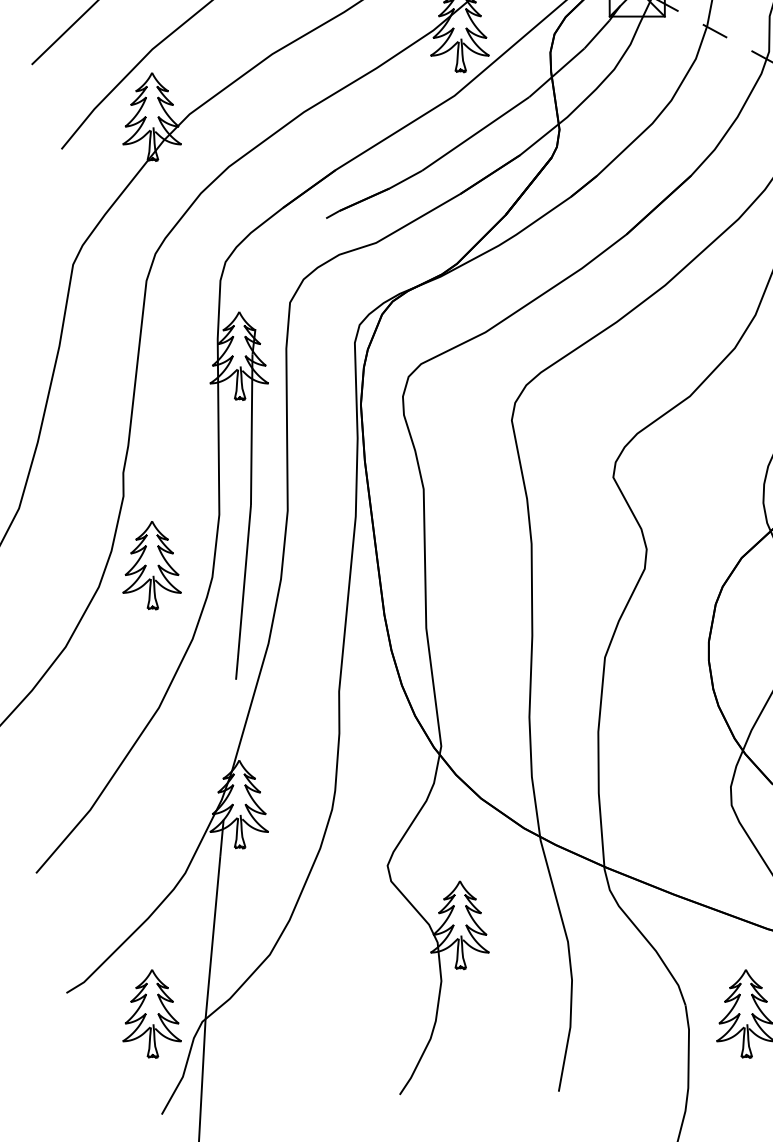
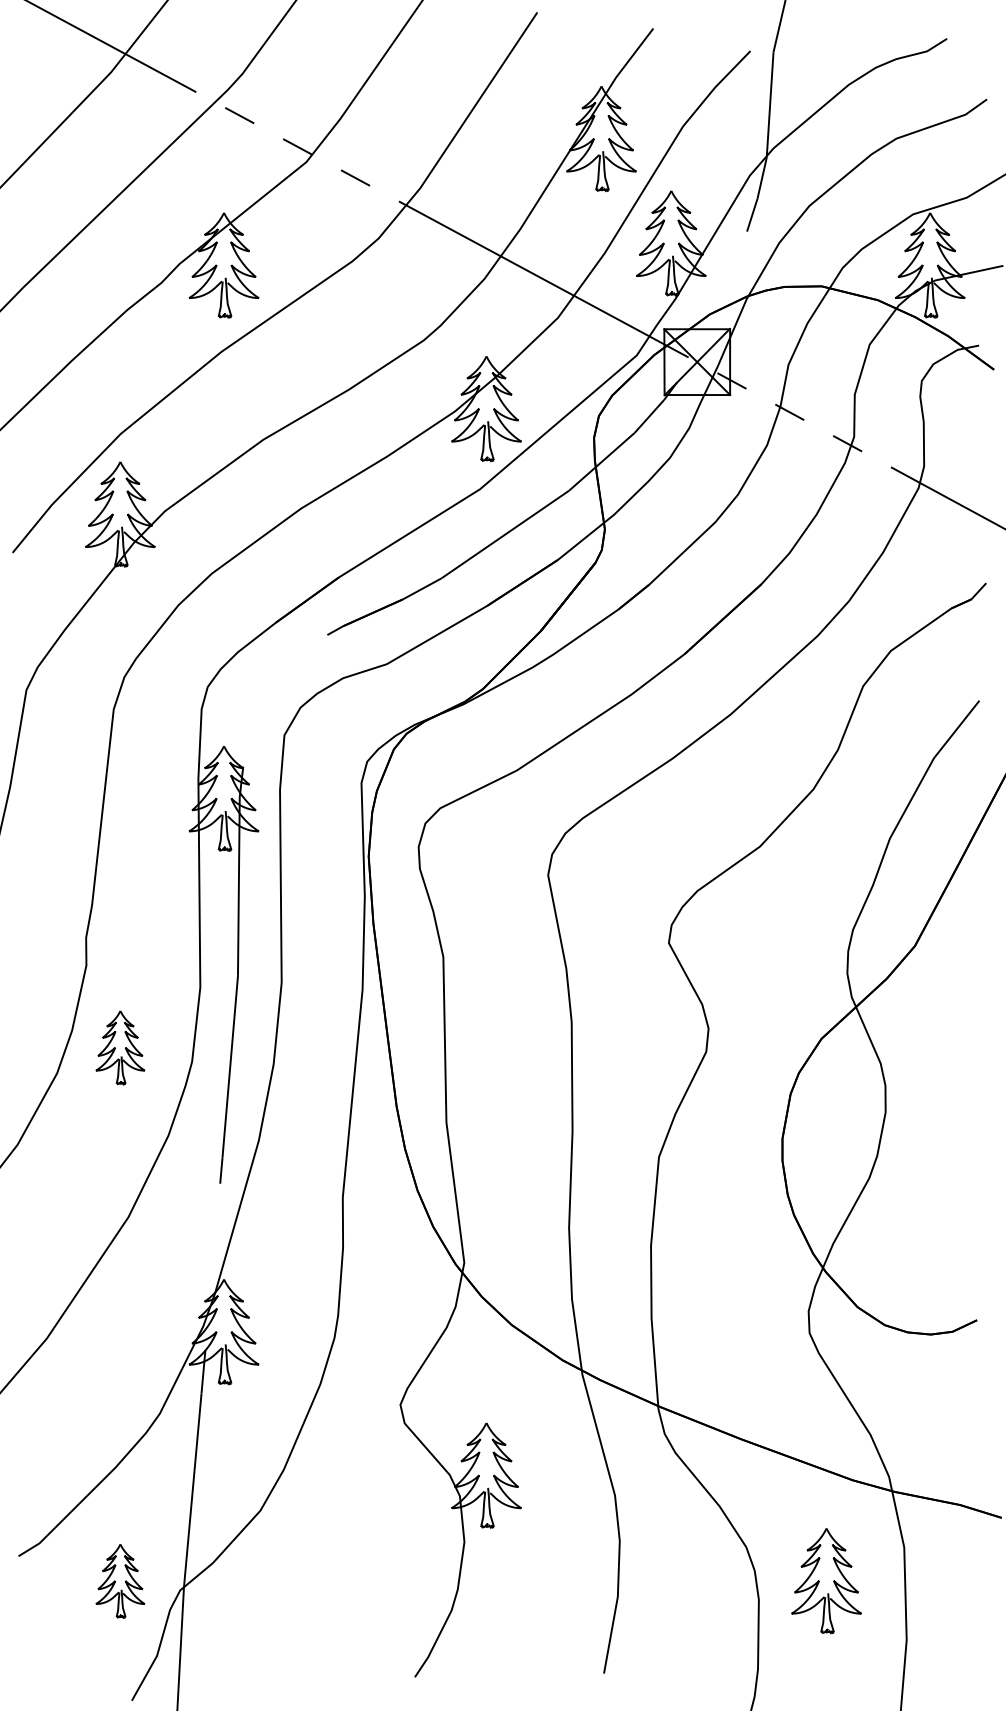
part: (152, 565) -> (120, 1047), size x0.7
part: (152, 1014) -> (120, 1581), size x0.7

